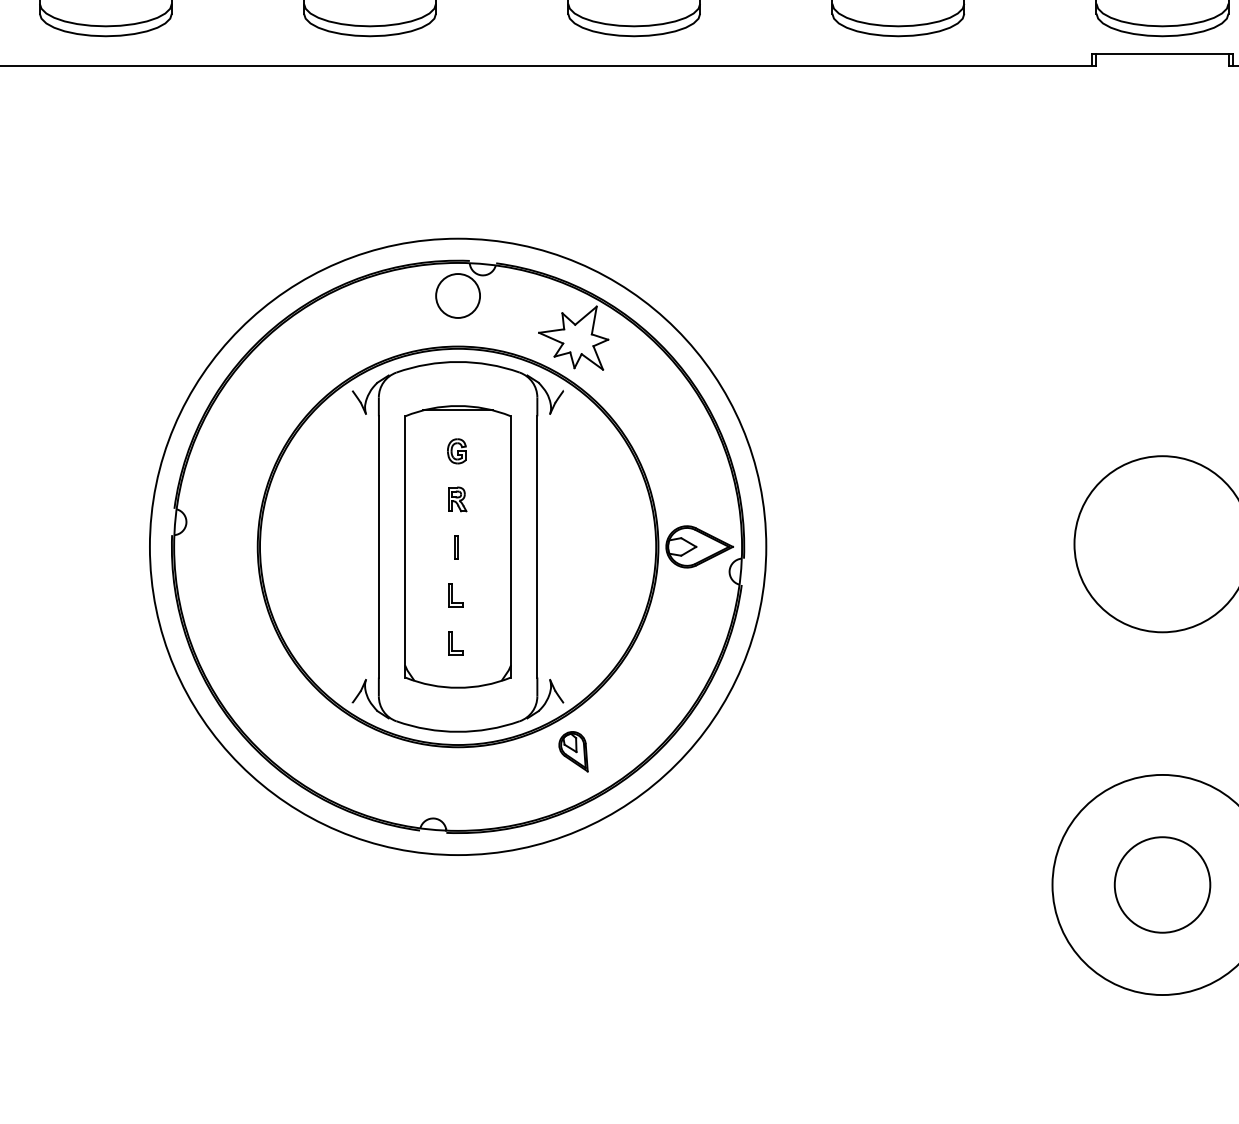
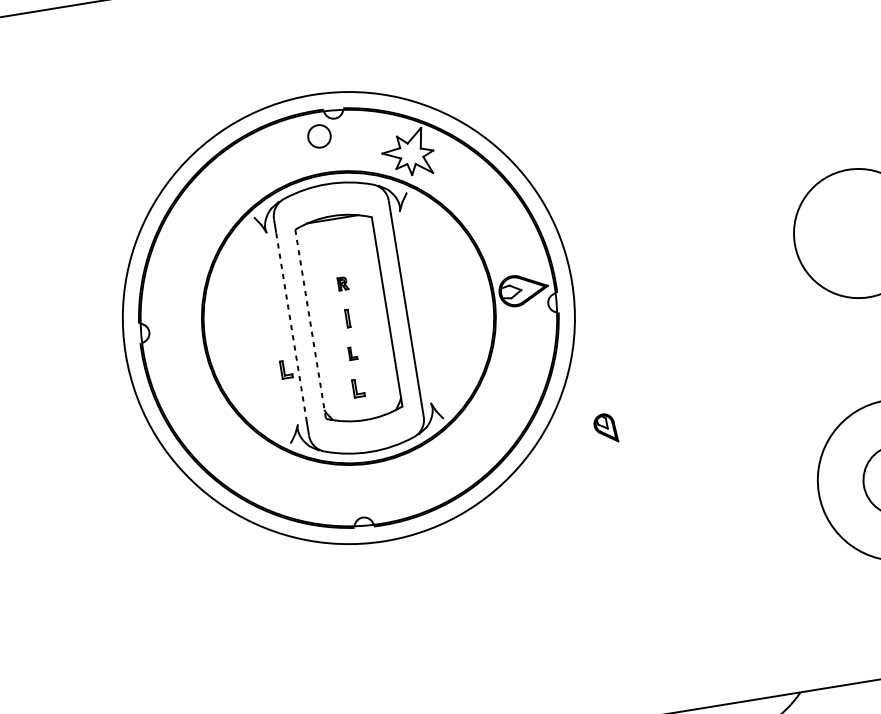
circle: (458, 295) -> (319, 136), size x0.7
part: (456, 451) -> (336, 249), removed
part: (457, 499) -> (342, 283), size x0.7
line: (378, 546) -> (291, 327), solid -> dashed
line: (405, 546) -> (310, 323), solid -> dashed
part: (455, 595) -> (352, 353), size x0.7
part: (362, 602) -> (286, 369), added
part: (573, 751) -> (605, 428), moved

